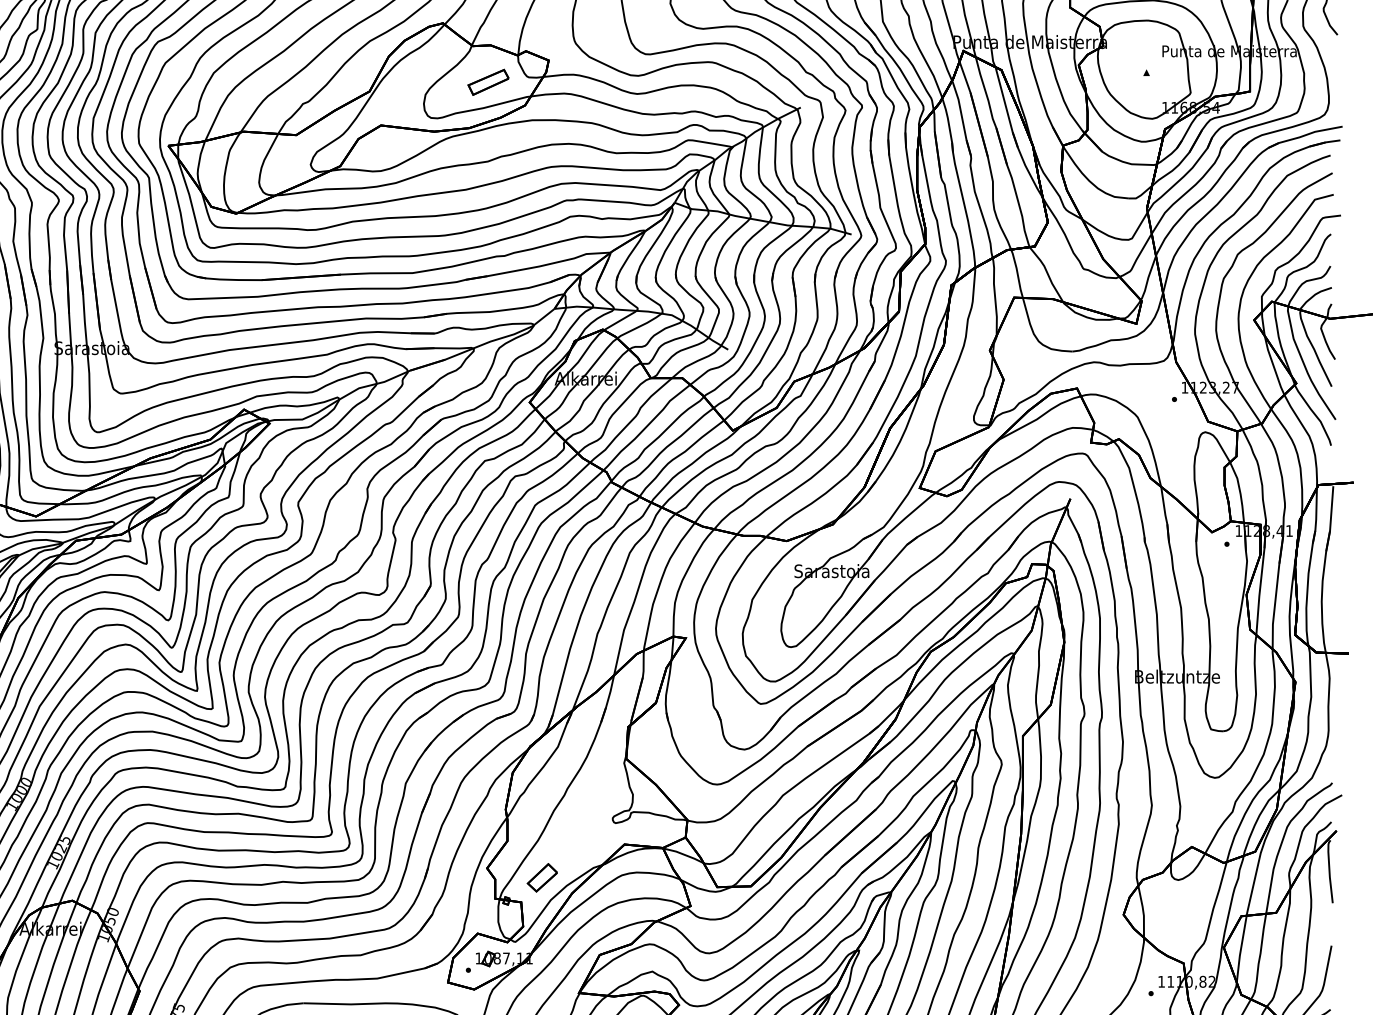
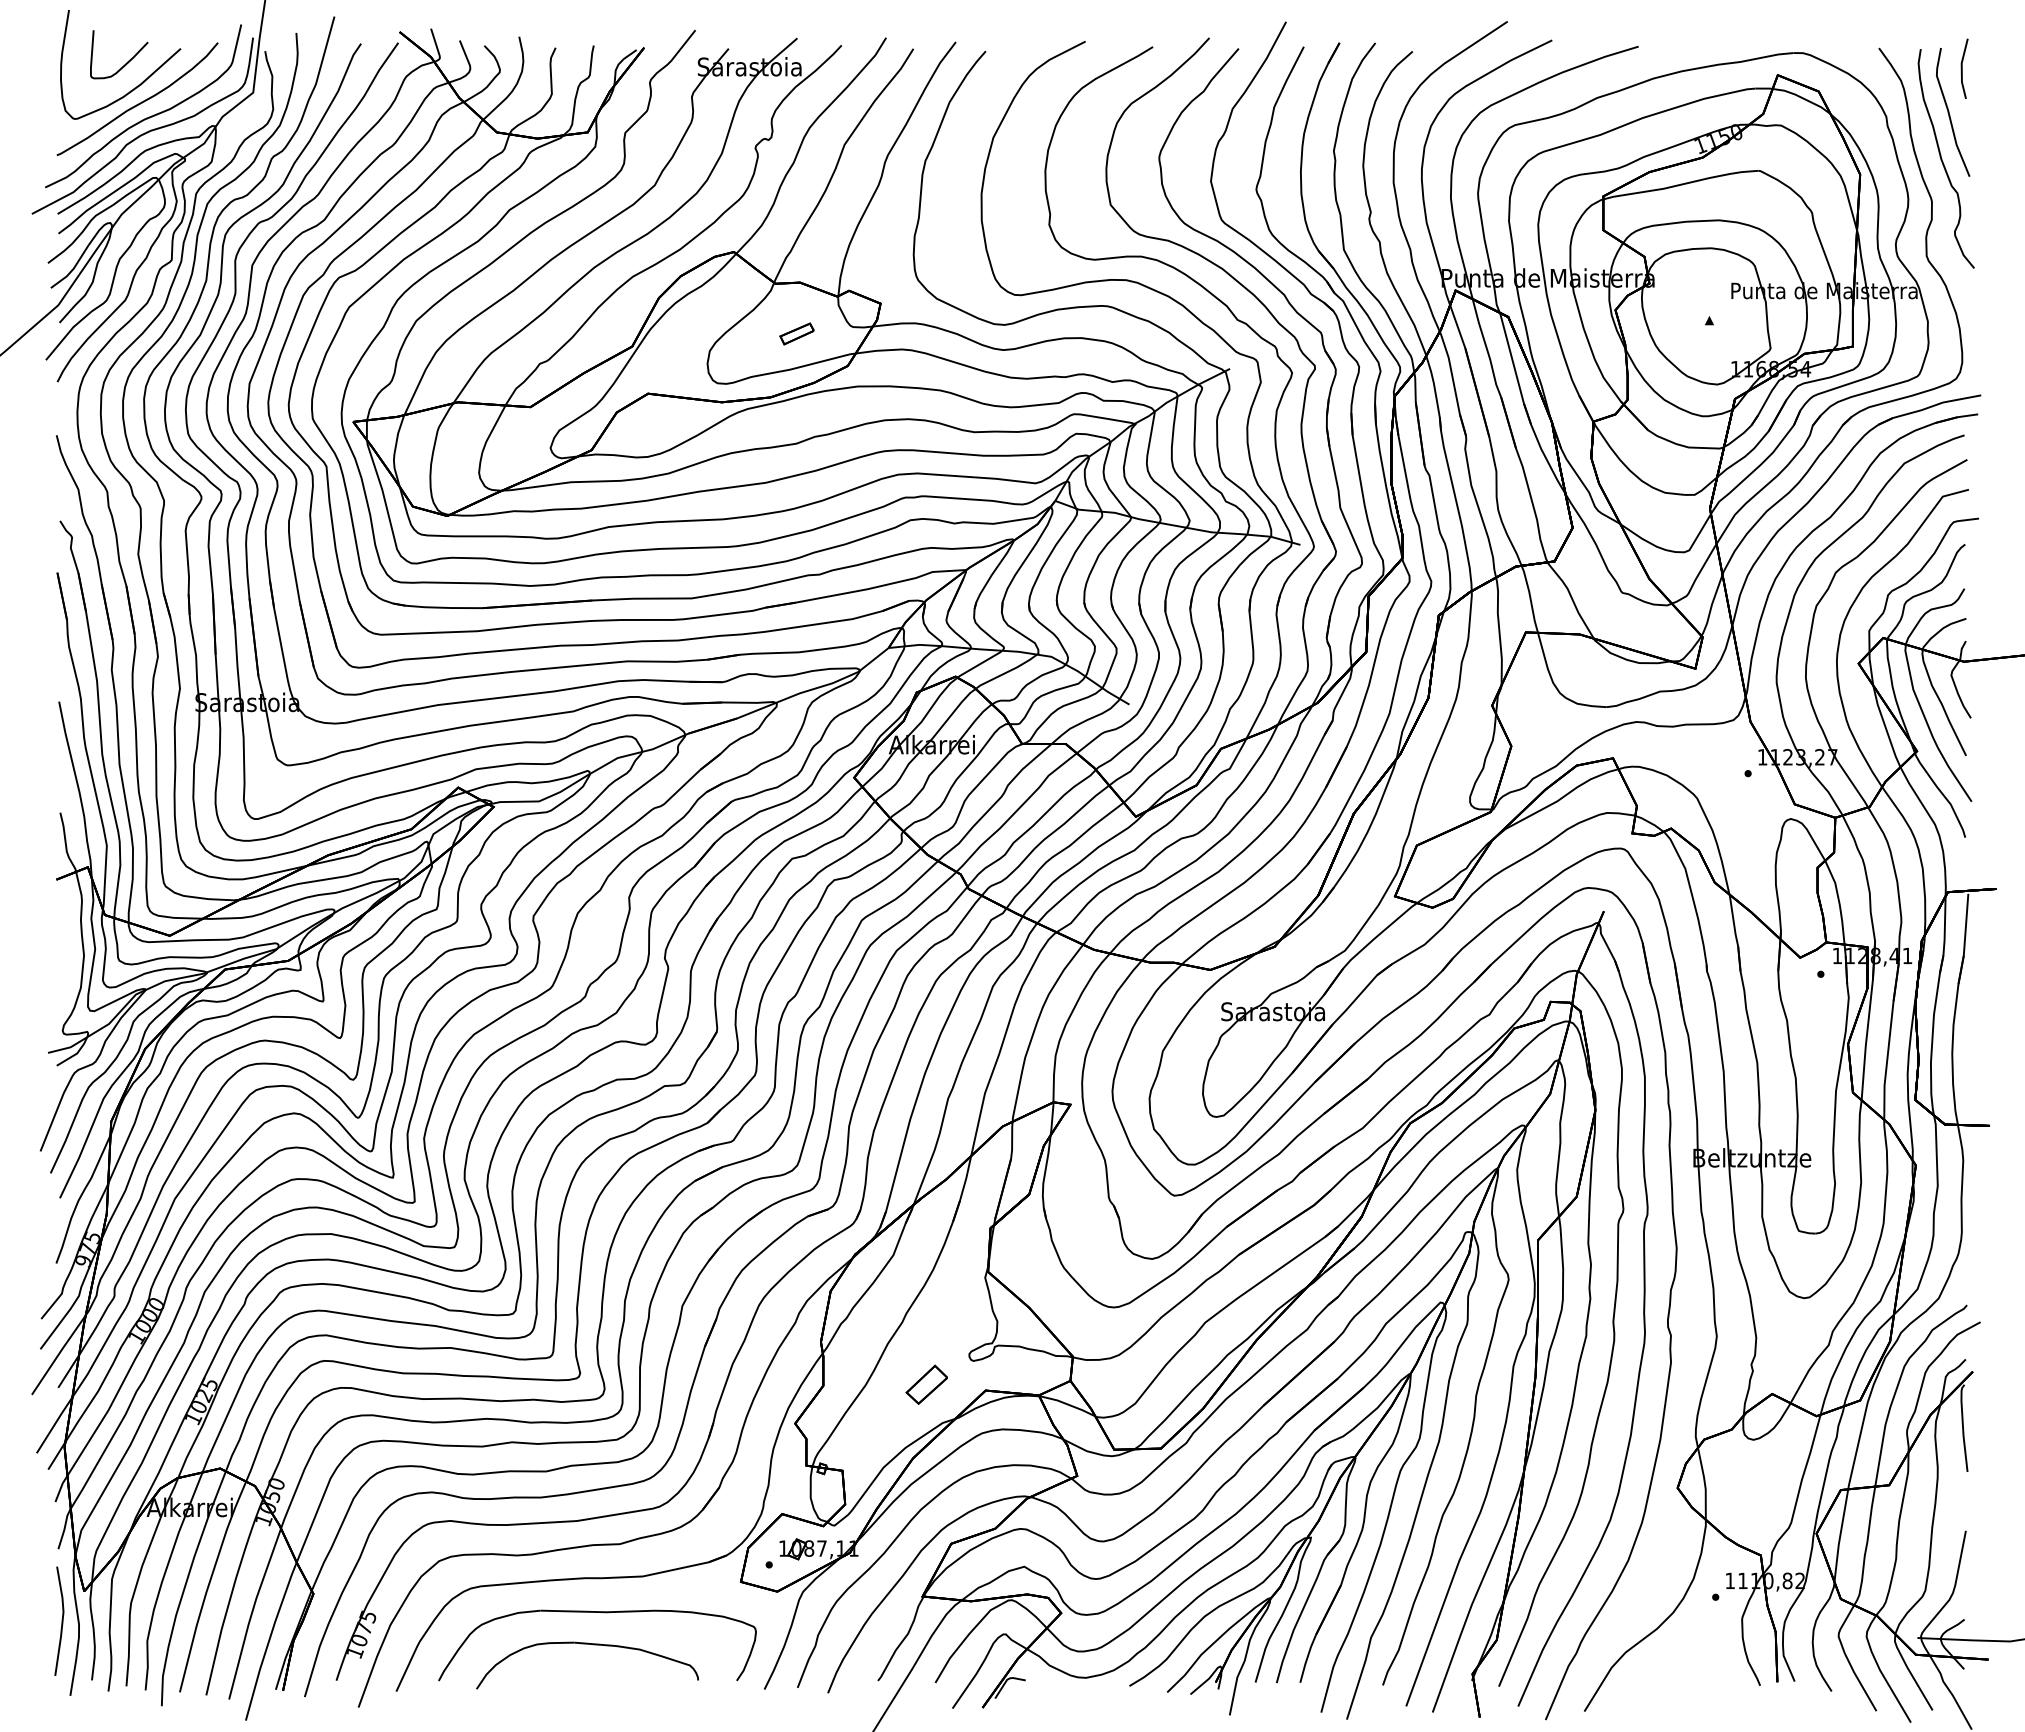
part: (488, 82) -> (796, 333), size x0.6
part: (542, 877) -> (926, 1384), moved

